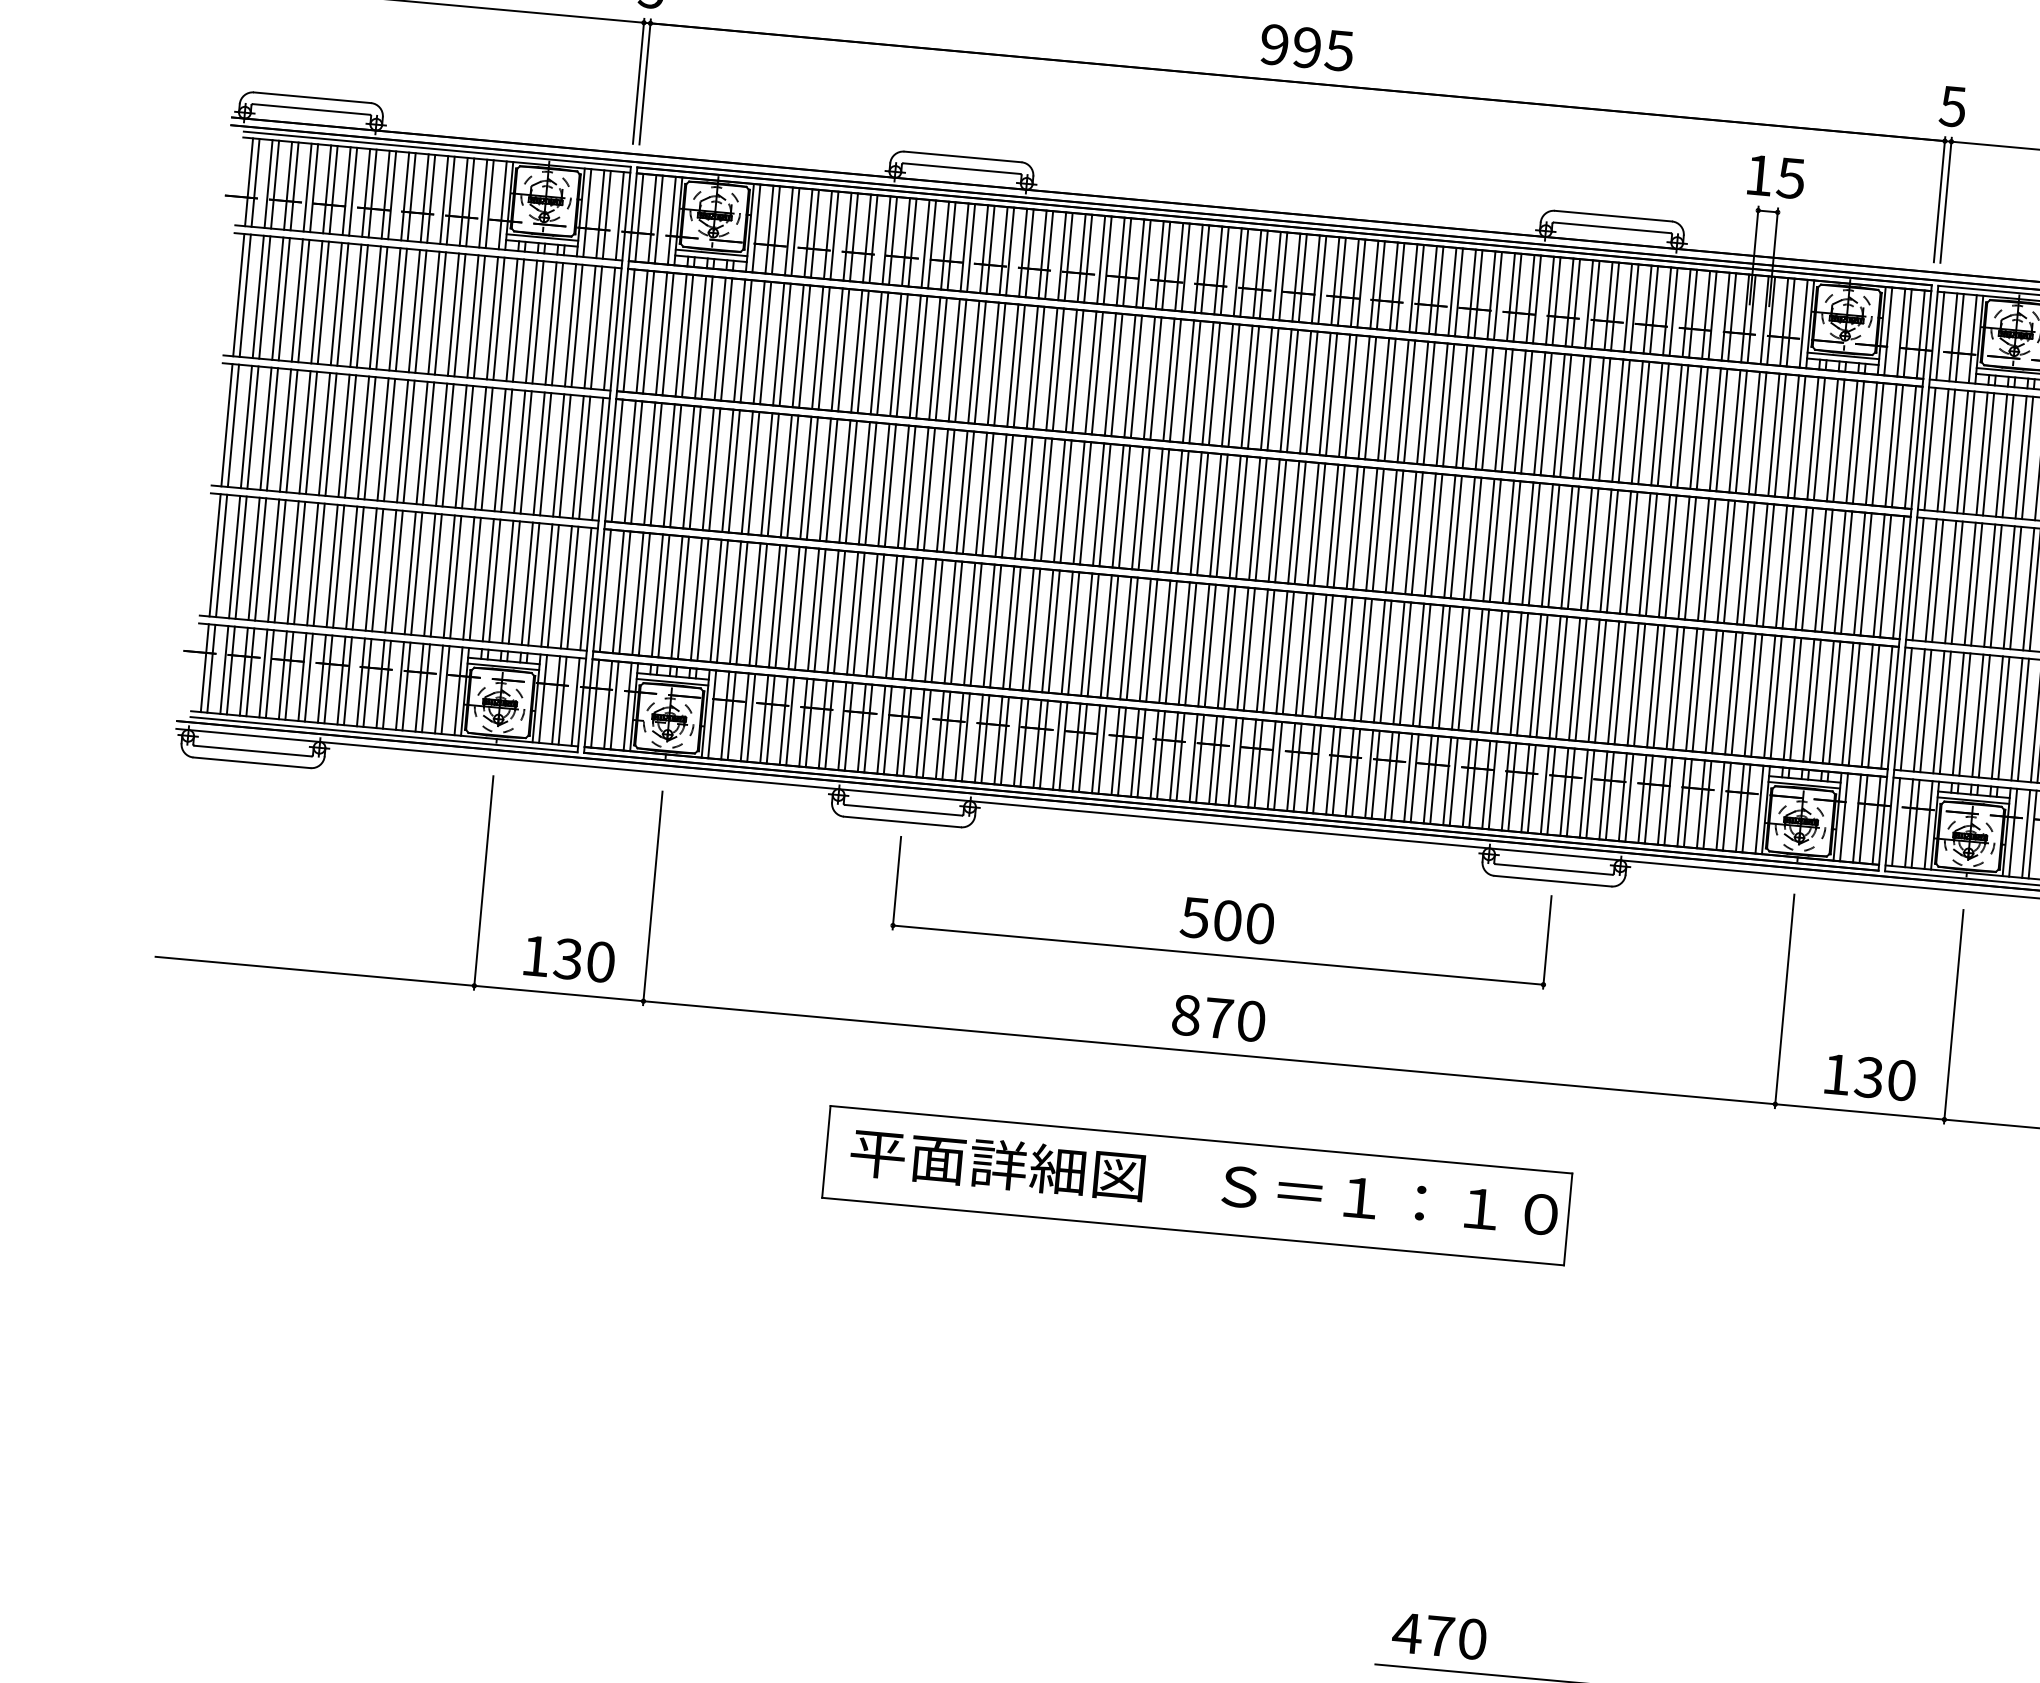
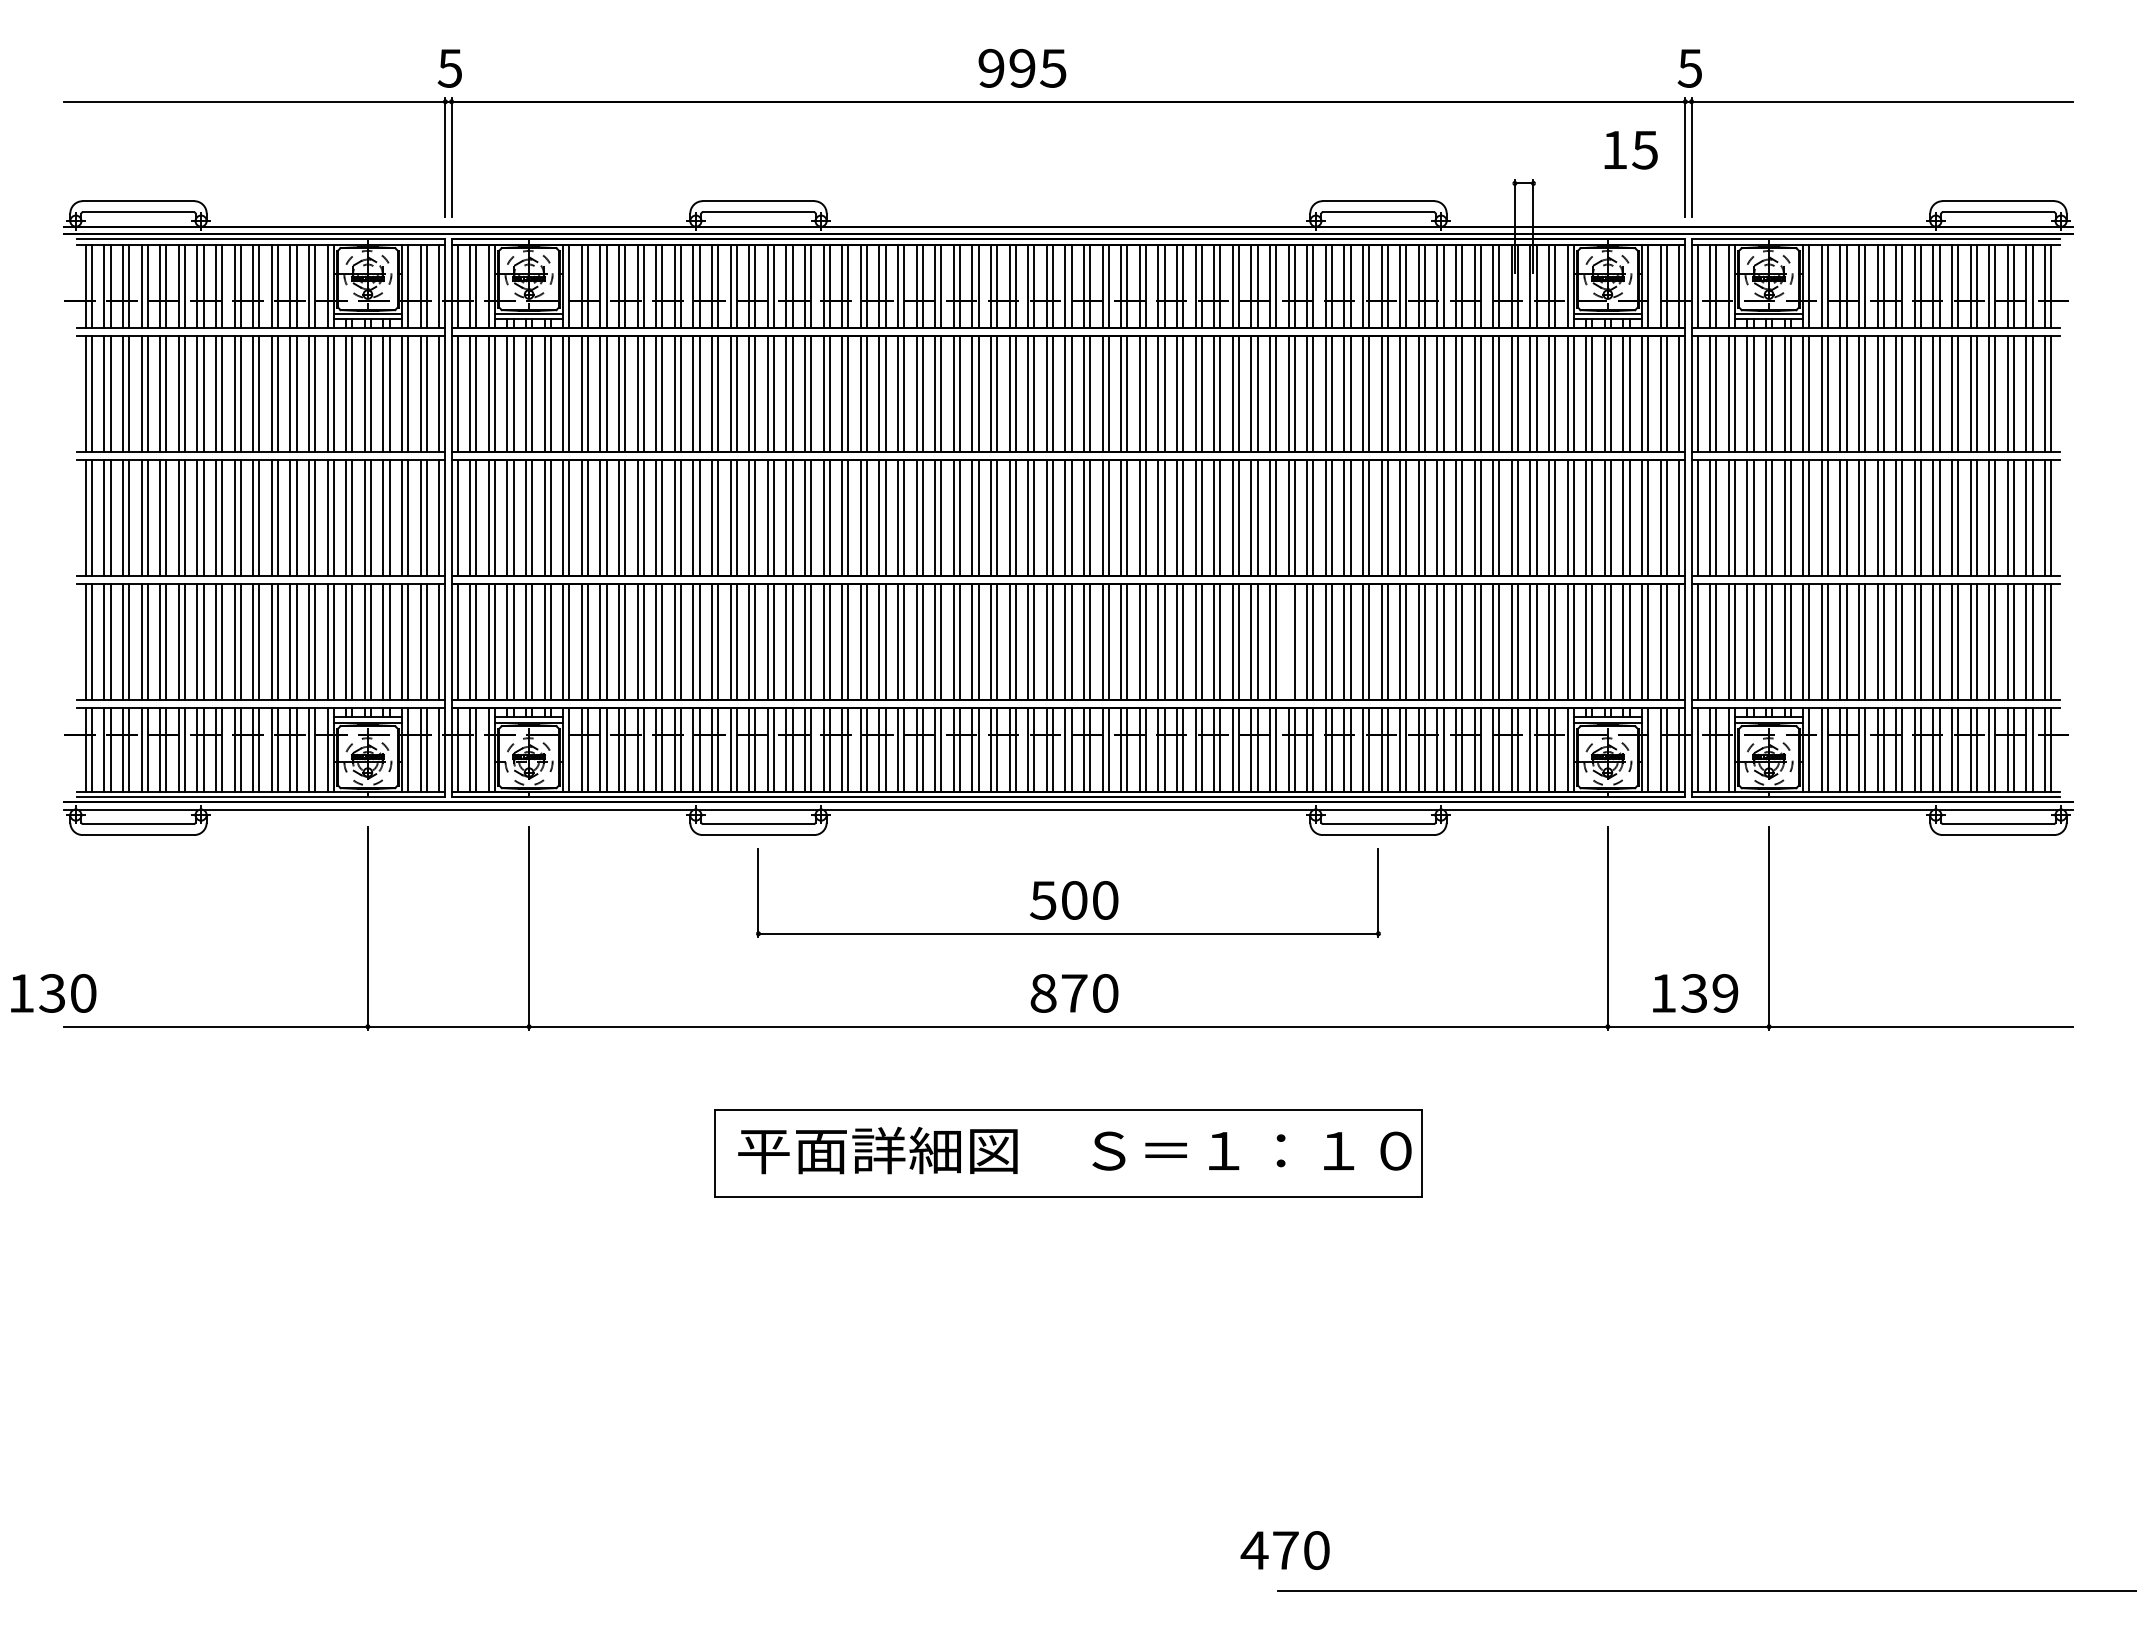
text: (1307, 47) -> (1022, 68), moved
text: (1775, 177) -> (1630, 150), moved
line: (1476, 669) -> (1288, 641), removed
text: (569, 959) -> (53, 993), moved
text: (1901, 1080) -> (1725, 993), 130 -> 139
text: (1438, 1636) -> (1284, 1550), moved

